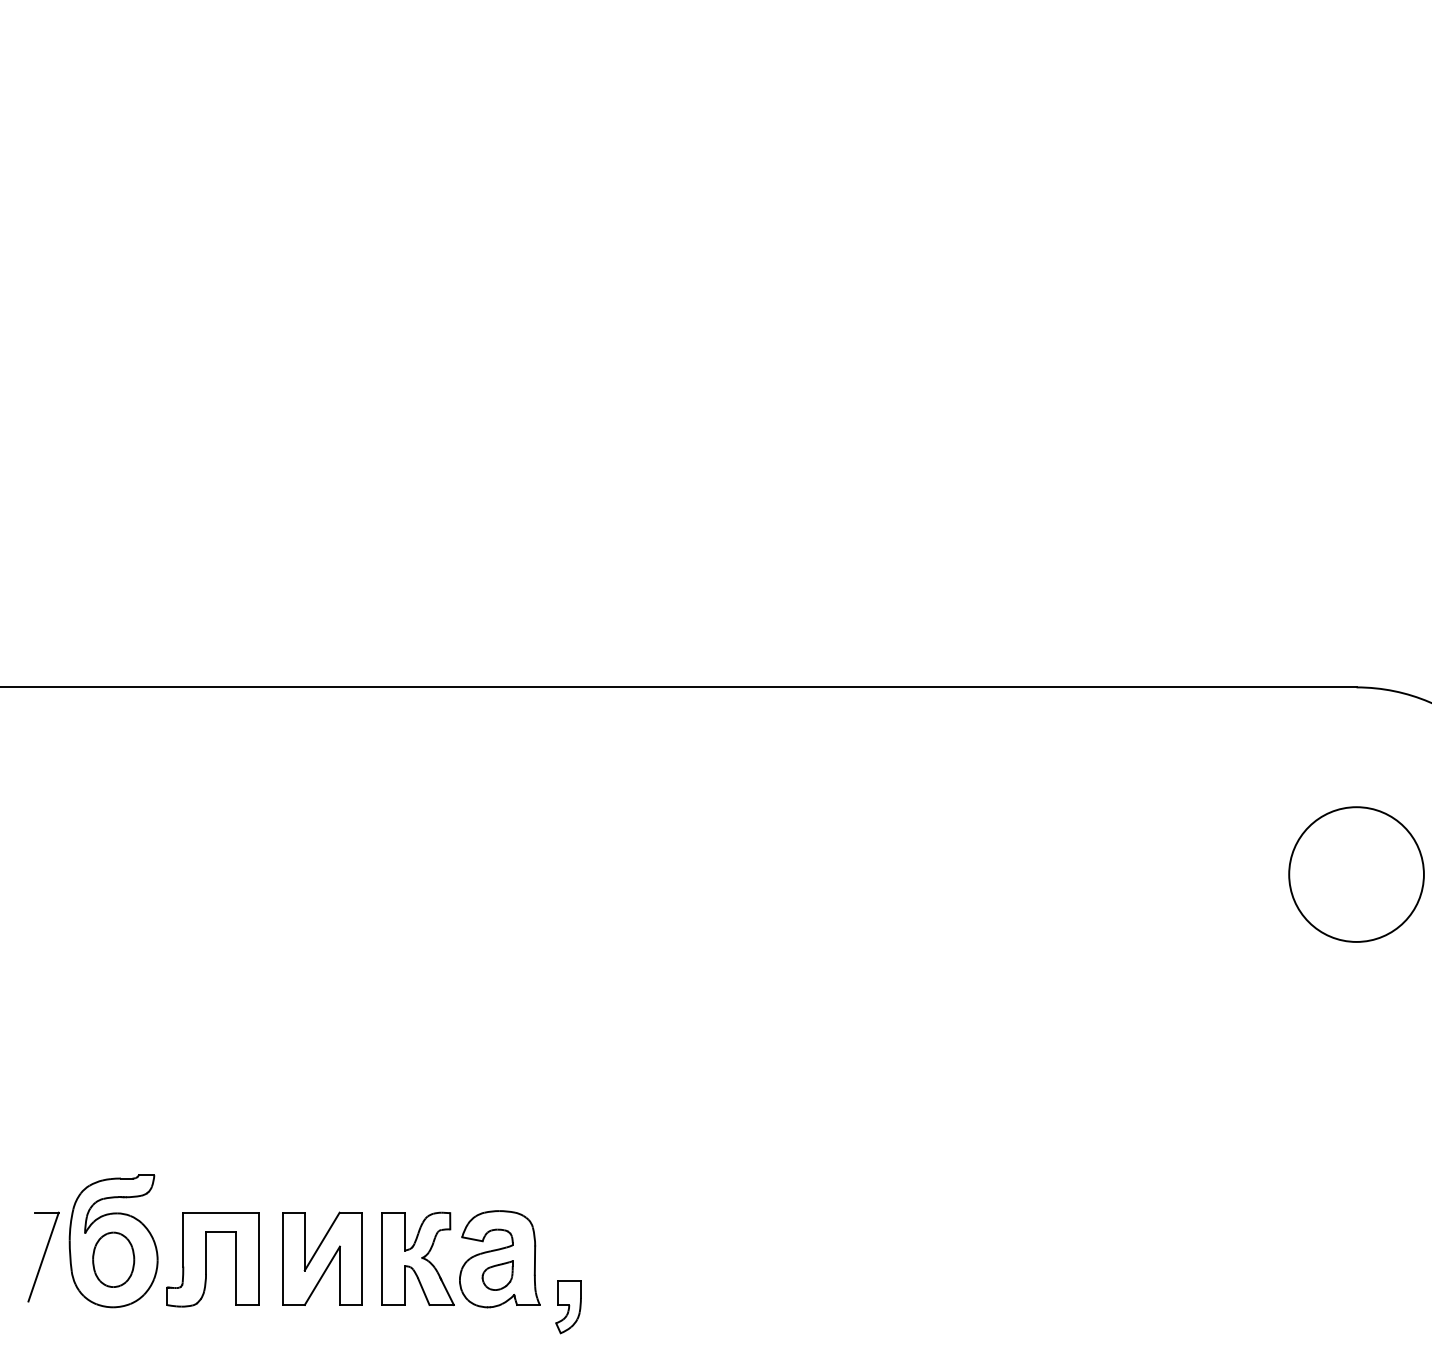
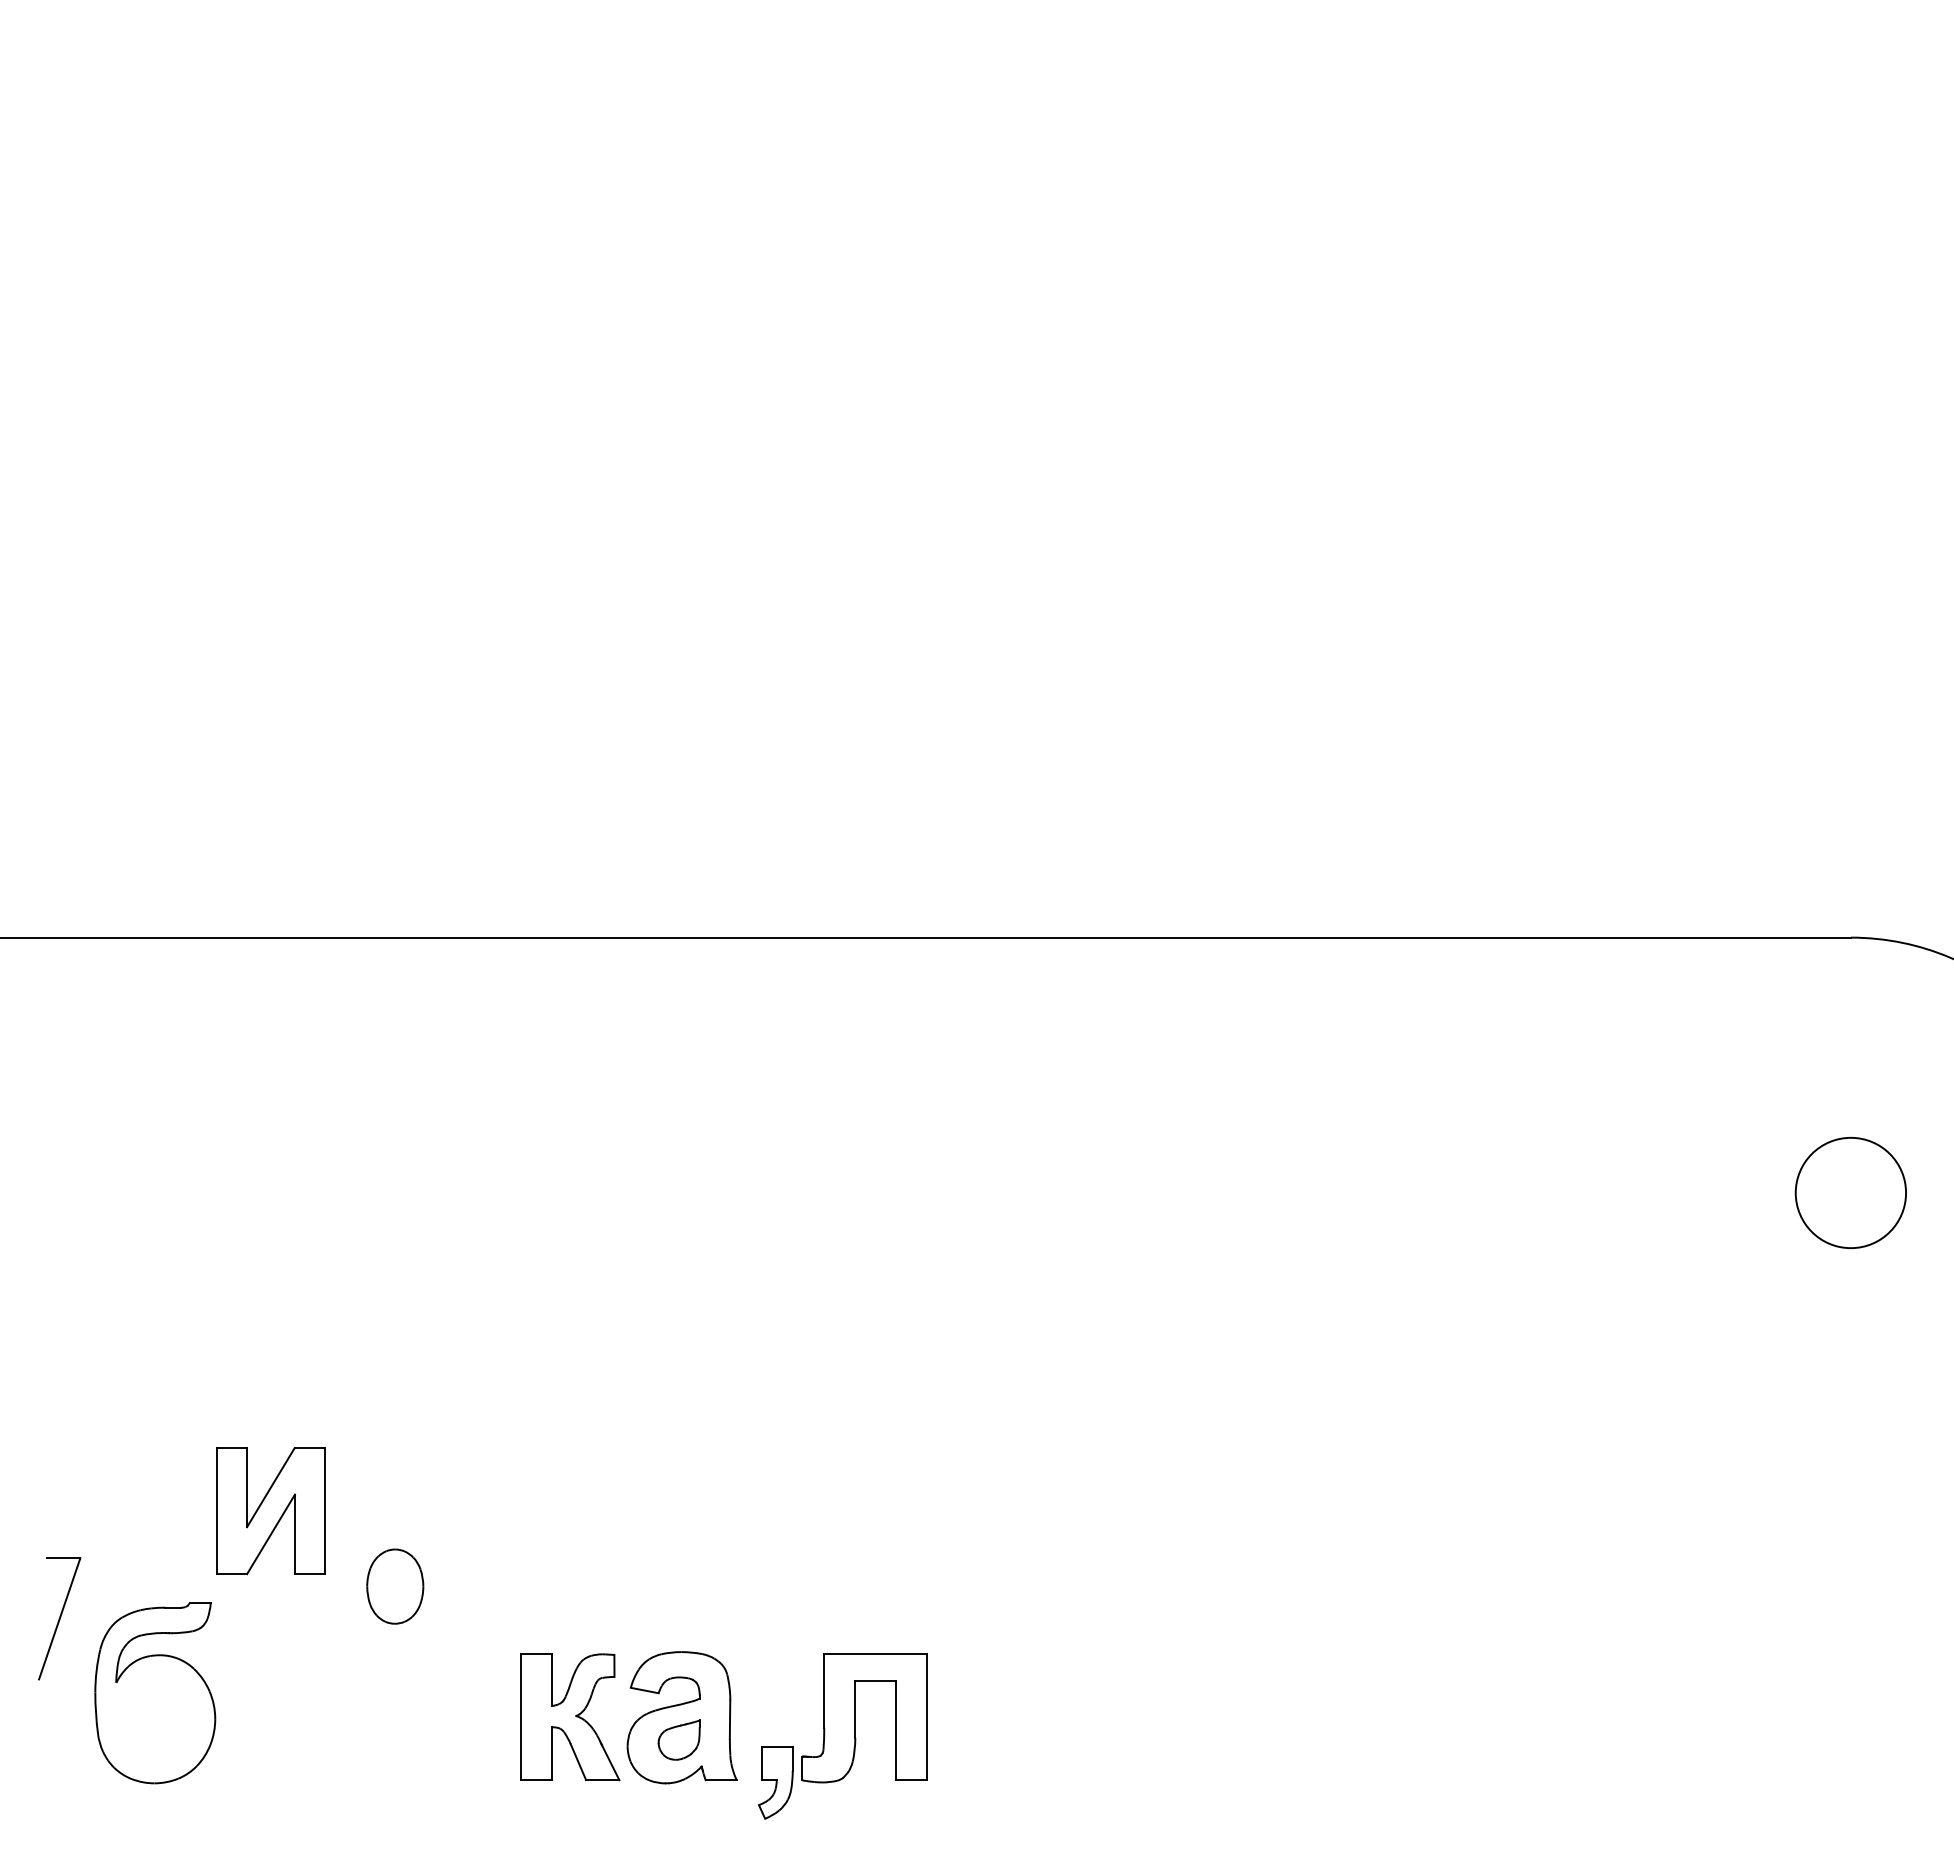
circle: (1356, 874) -> (1850, 1192), size x0.6
part: (43, 1256) -> (59, 1618), moved
part: (113, 1259) -> (395, 1586), moved
part: (206, 1259) -> (855, 1718), moved
part: (322, 1259) -> (270, 1511), moved

